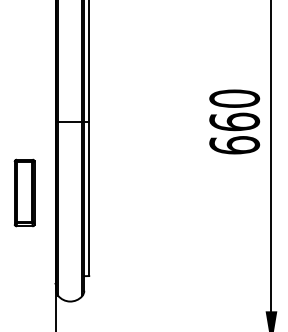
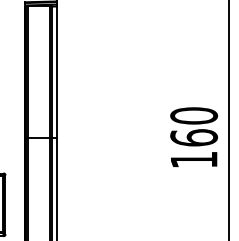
text: (234, 145) -> (193, 160), 660 -> 160

